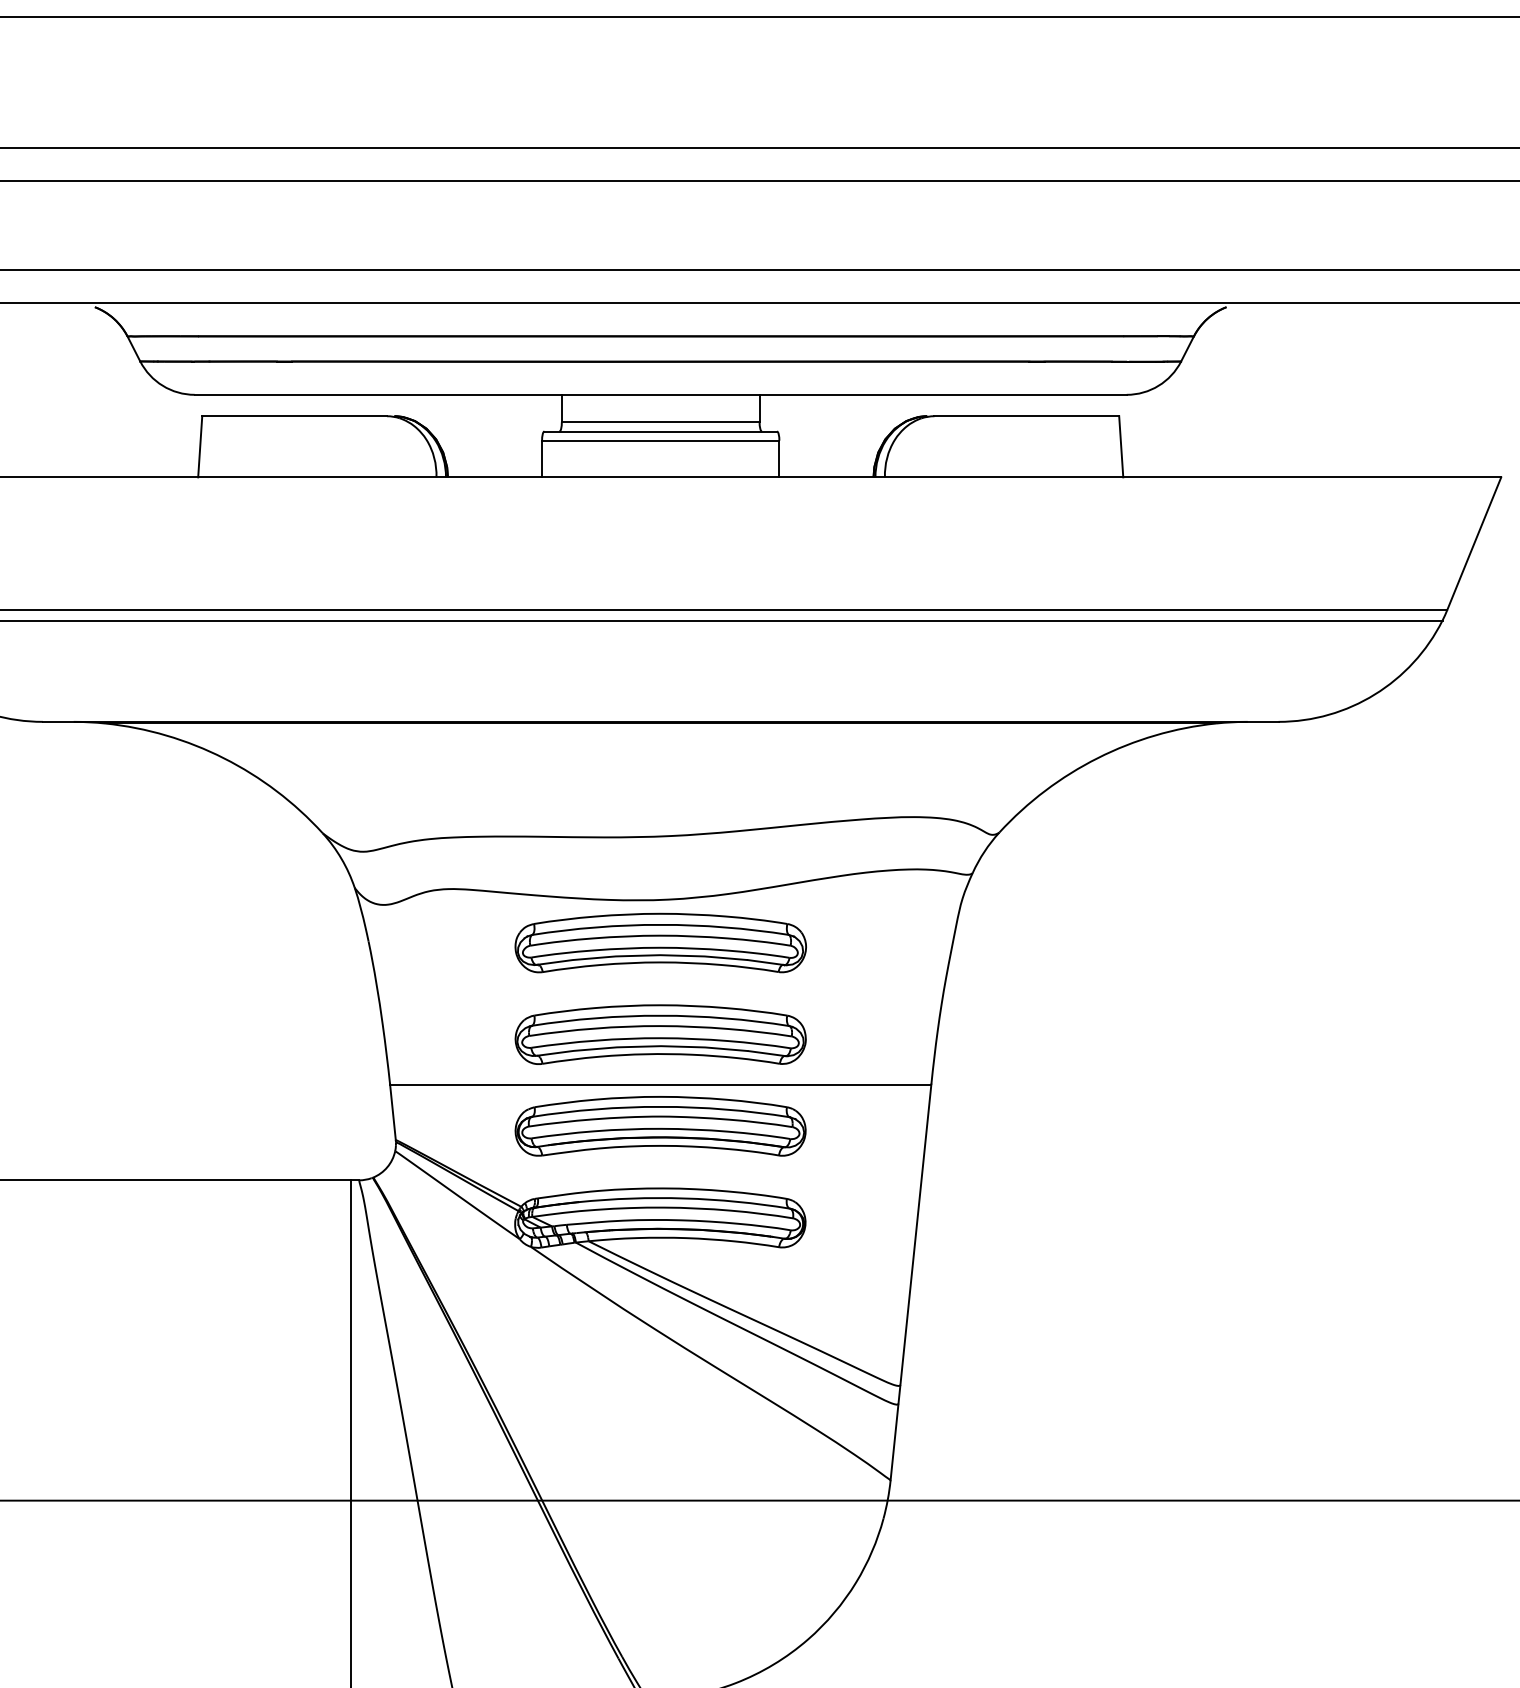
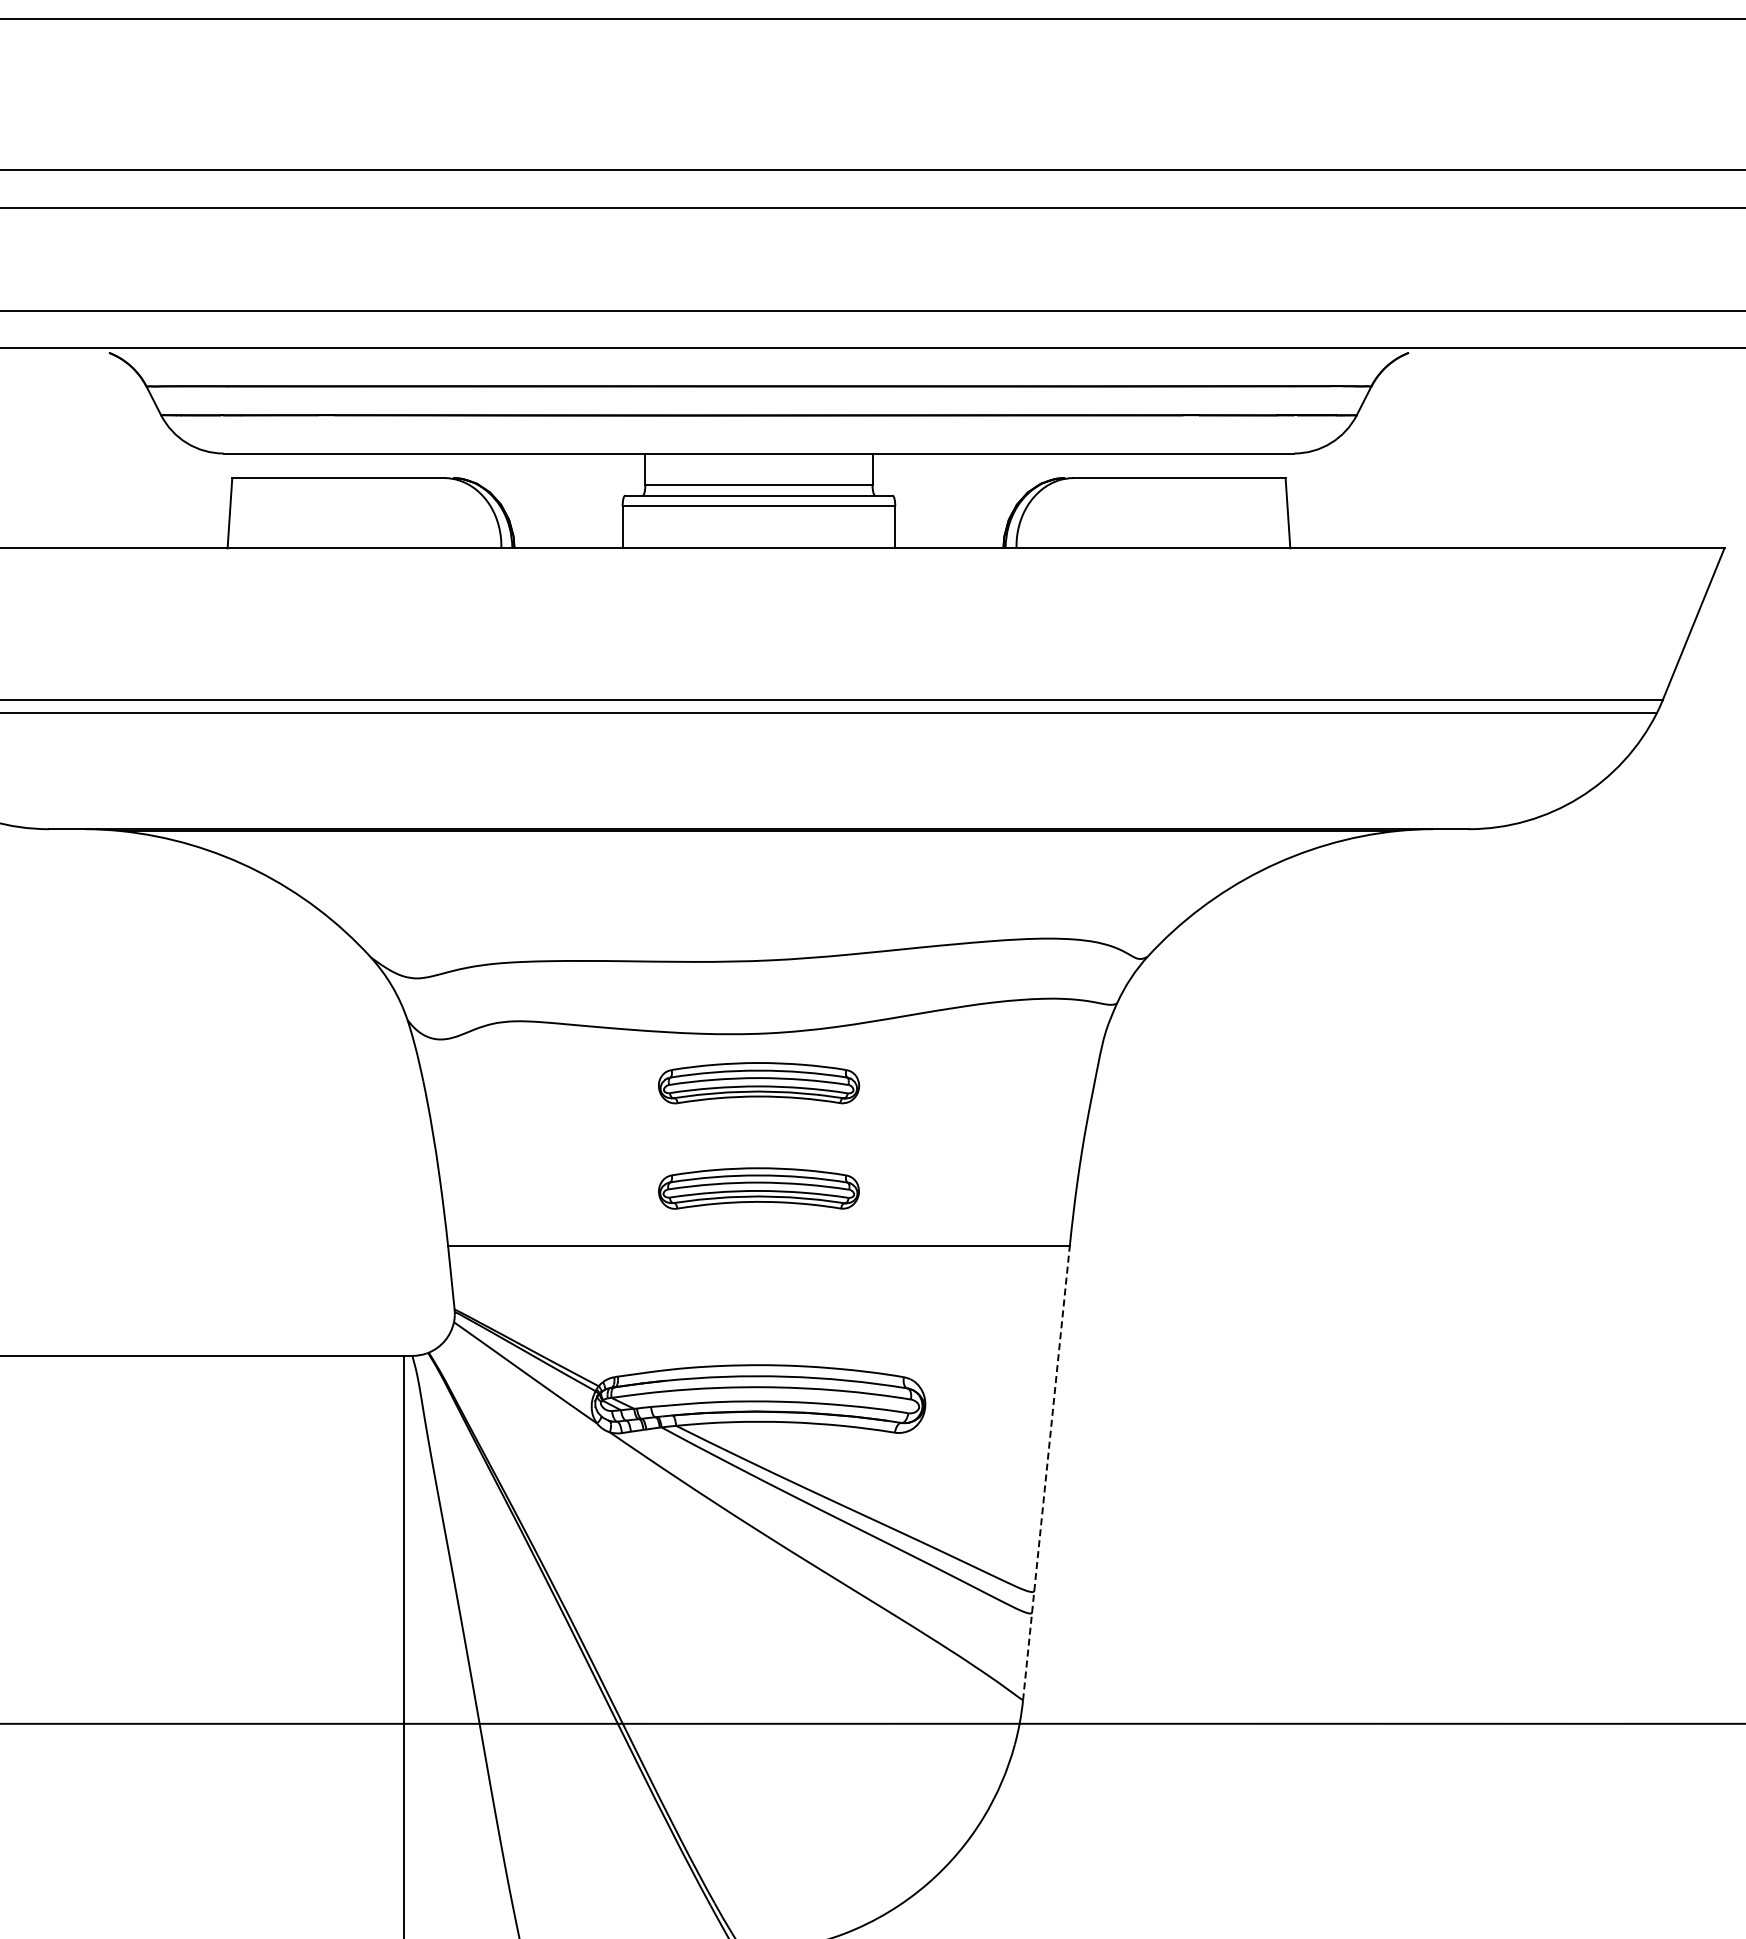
part: (660, 942) -> (758, 1082), size x0.6
part: (660, 1034) -> (758, 1188), size x0.6
part: (660, 1126) -> (758, 1293), removed
line: (911, 1281) -> (1046, 1472), solid -> dashed

